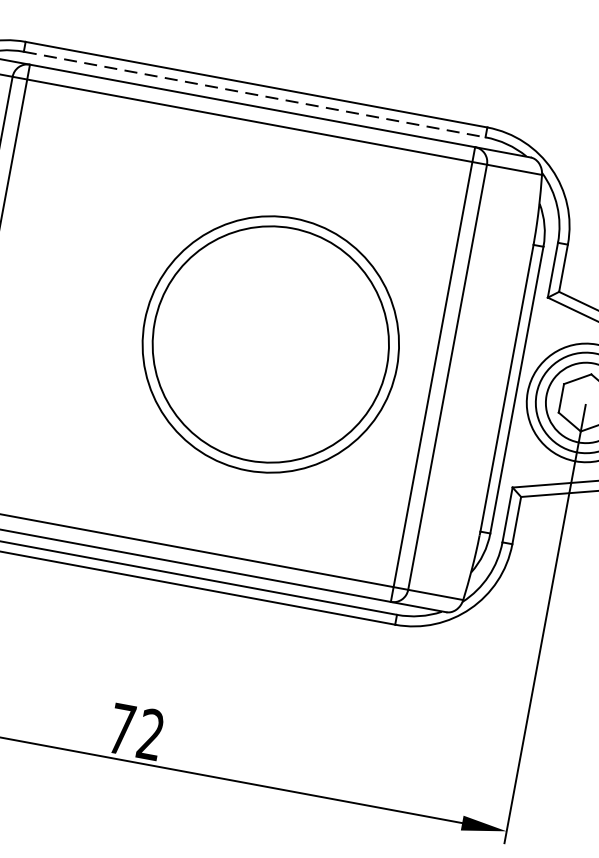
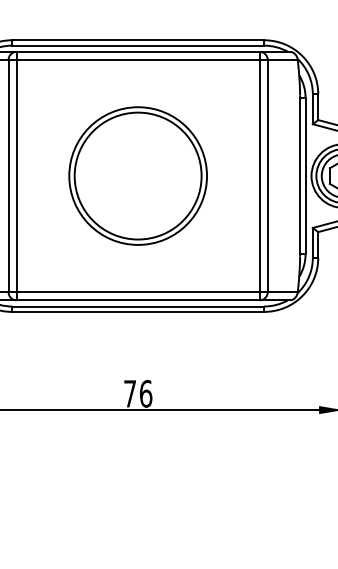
line: (255, 94) -> (138, 45), dashed -> solid
part: (269, 343) -> (137, 175), moved
text: (151, 734) -> (146, 393), 72 -> 76

